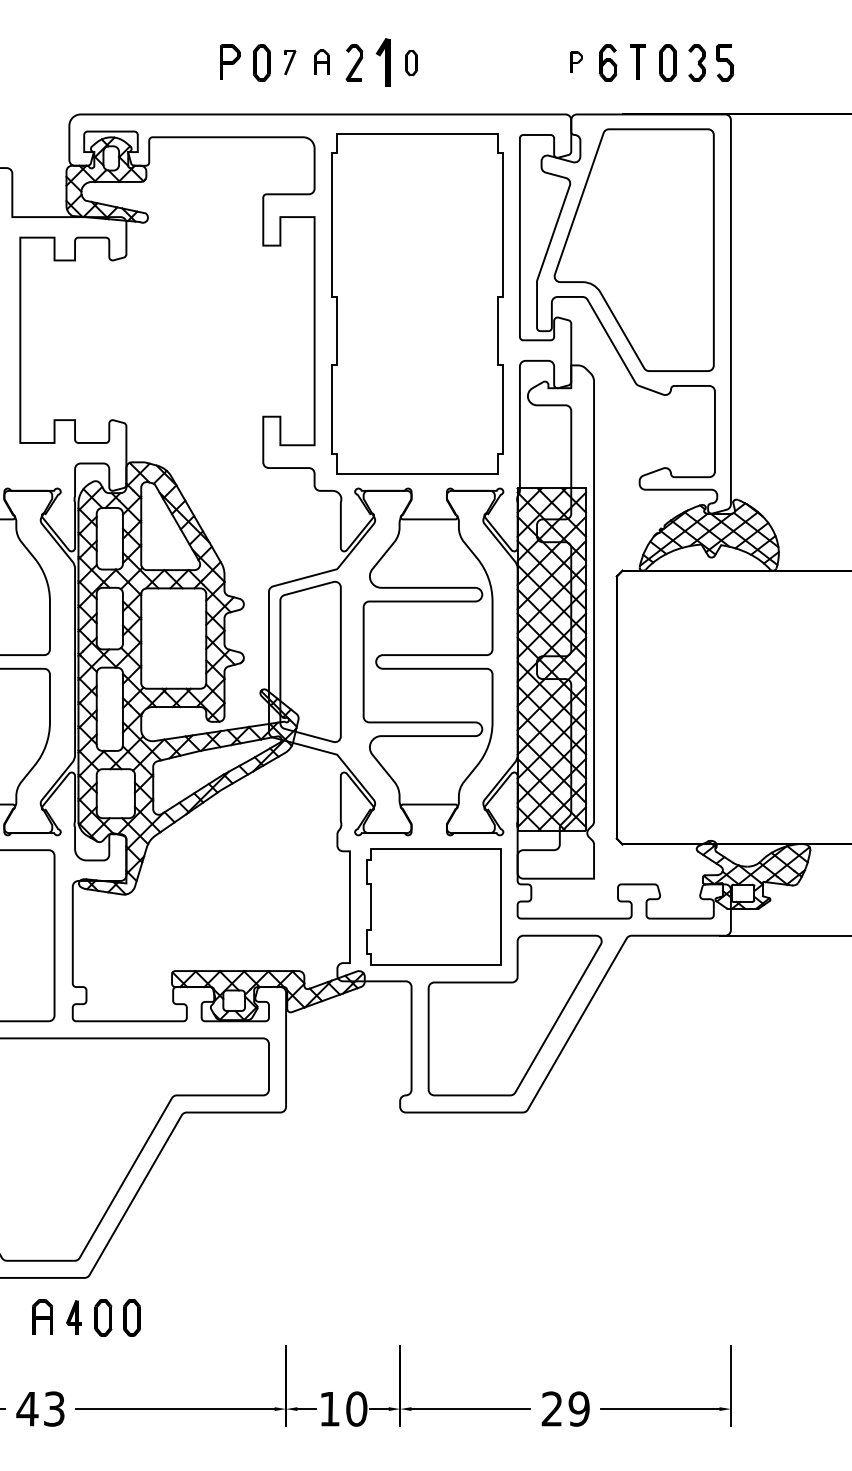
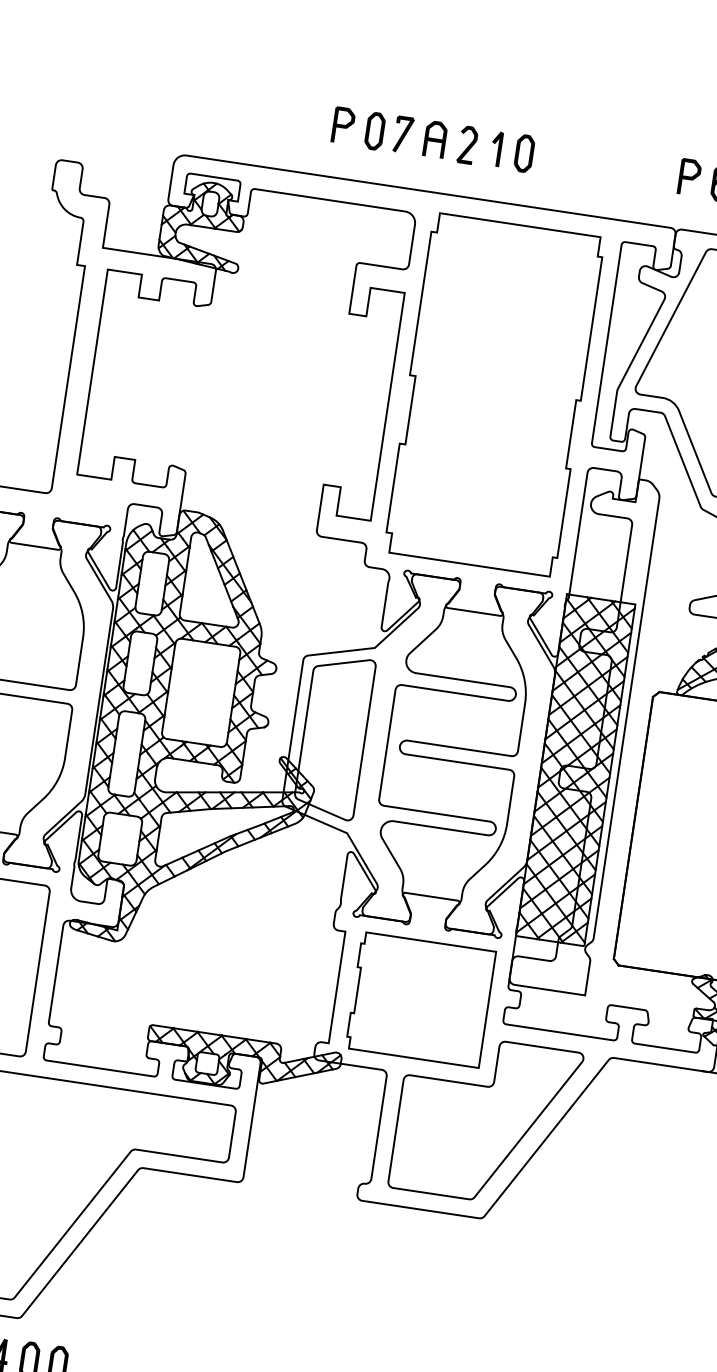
part: (321, 61) -> (434, 138), size x1.43
part: (576, 61) -> (689, 176), size x1.67
part: (289, 62) -> (402, 134), size x1.43
part: (383, 62) -> (496, 148), size x0.71
part: (411, 62) -> (524, 153), size x1.43

